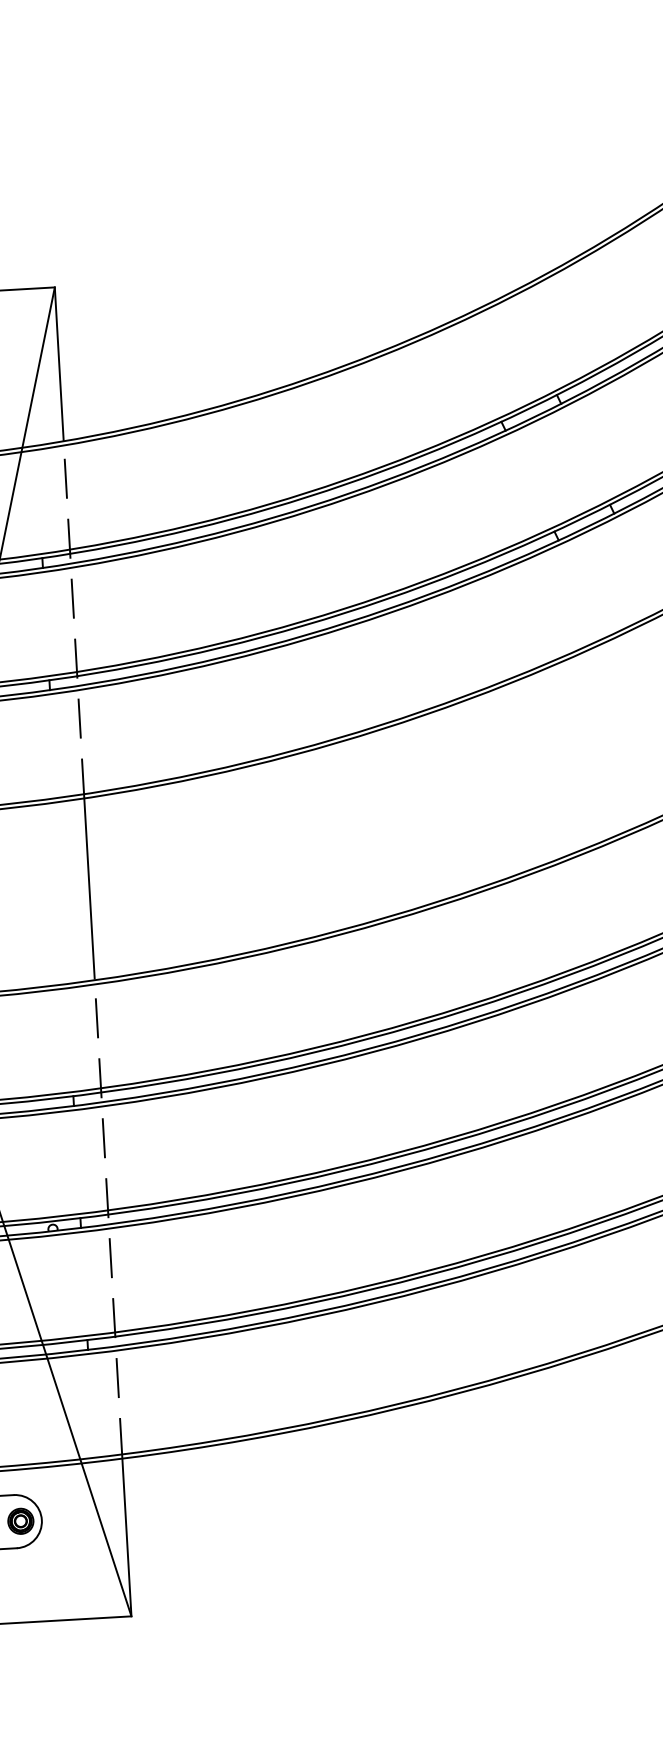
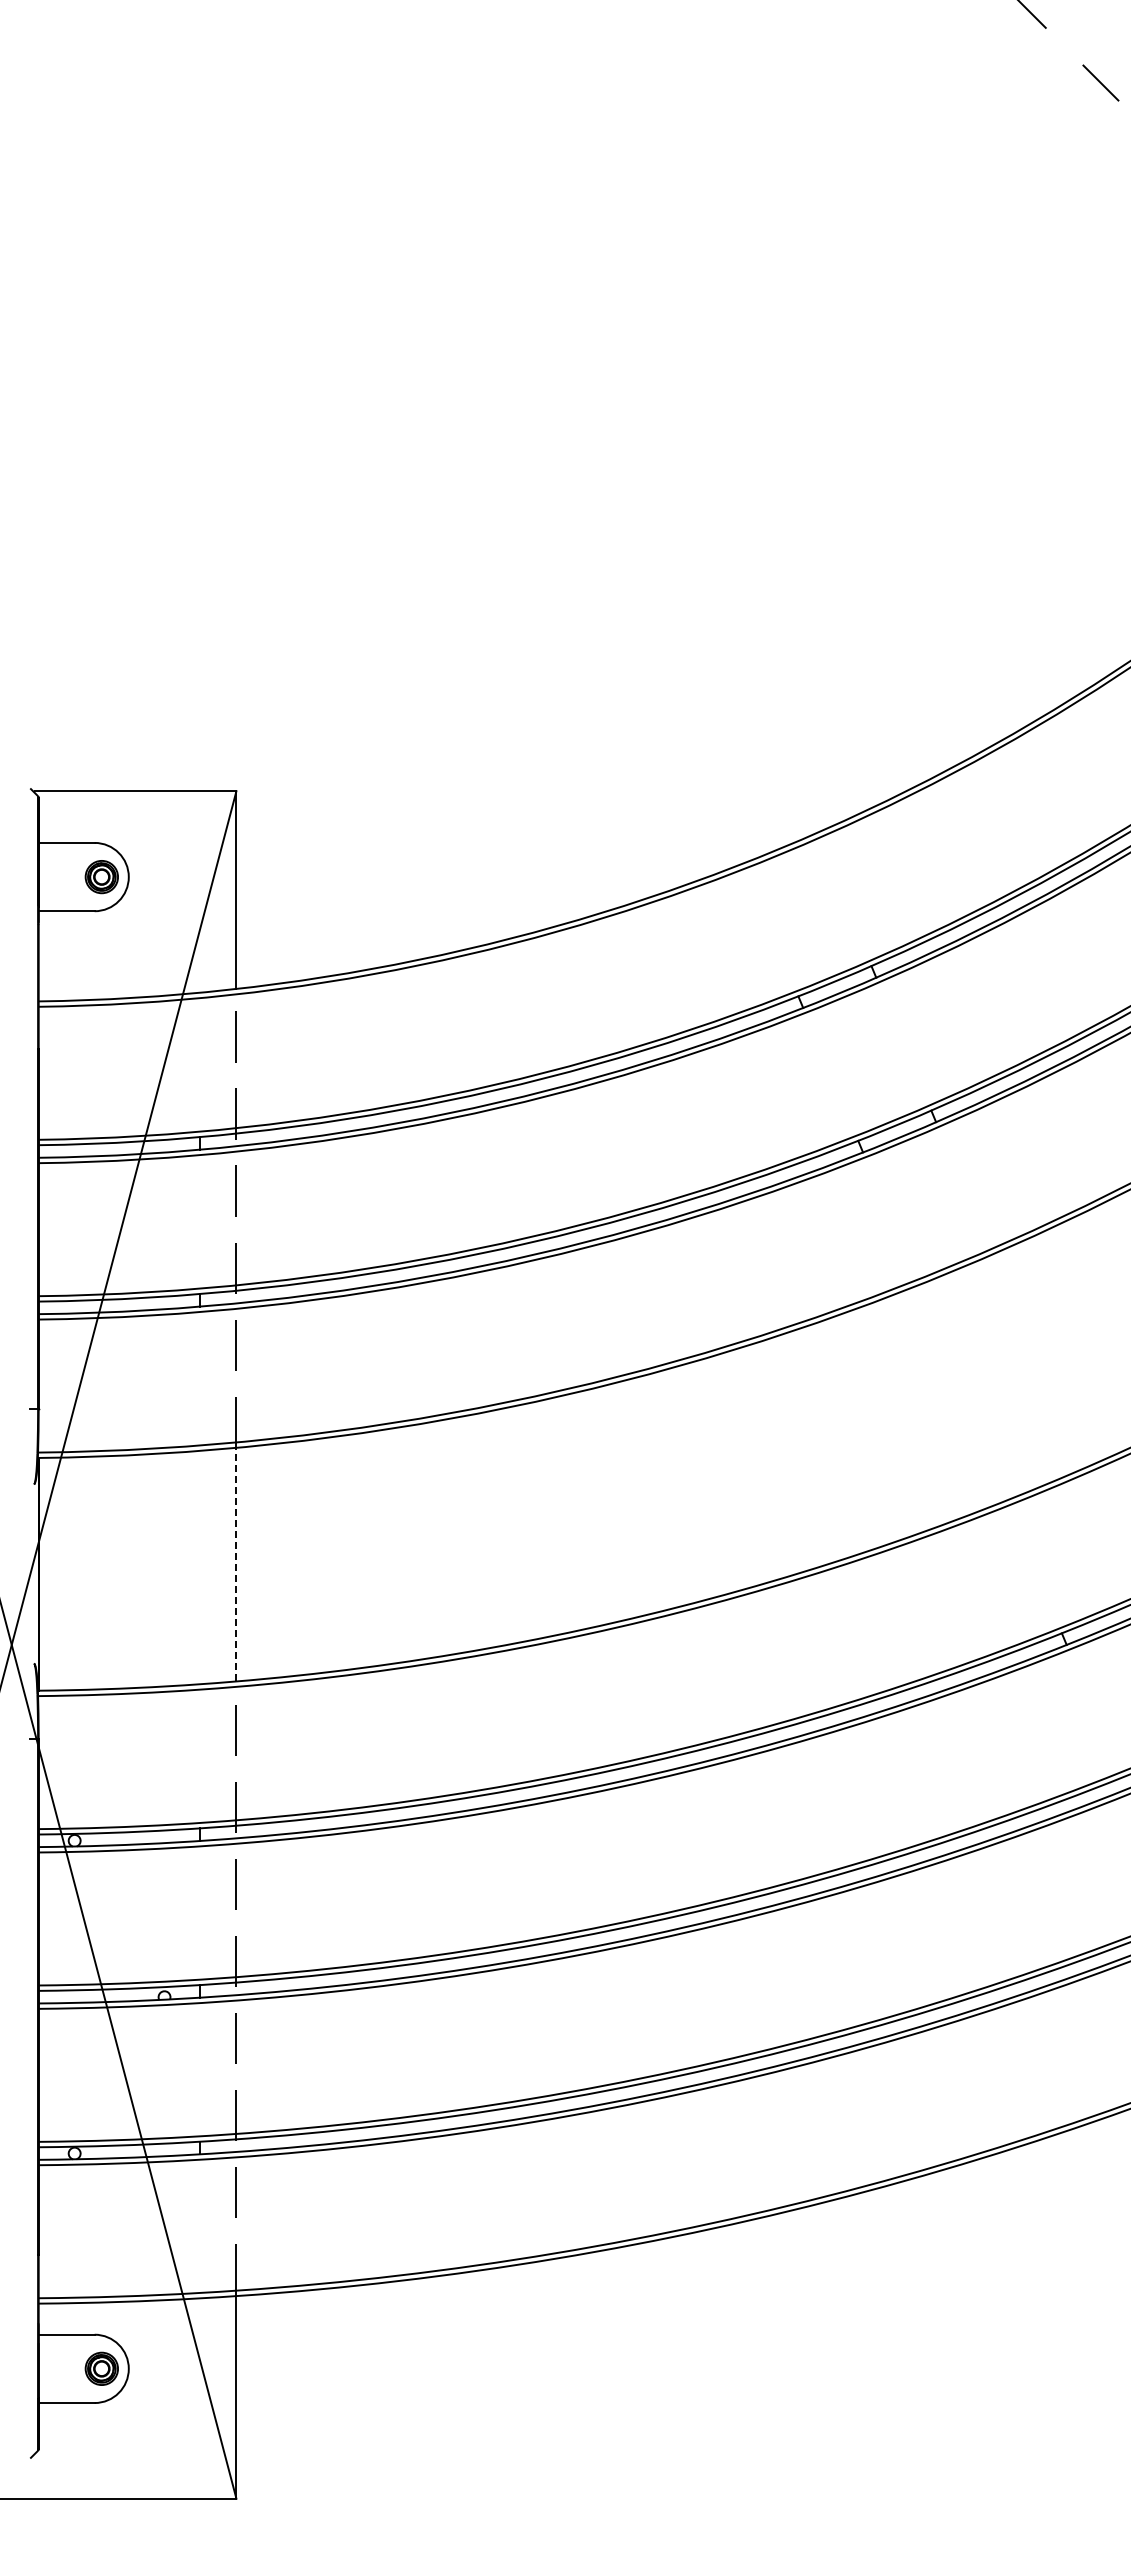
line: (89, 888) -> (236, 1563), solid -> dashed

